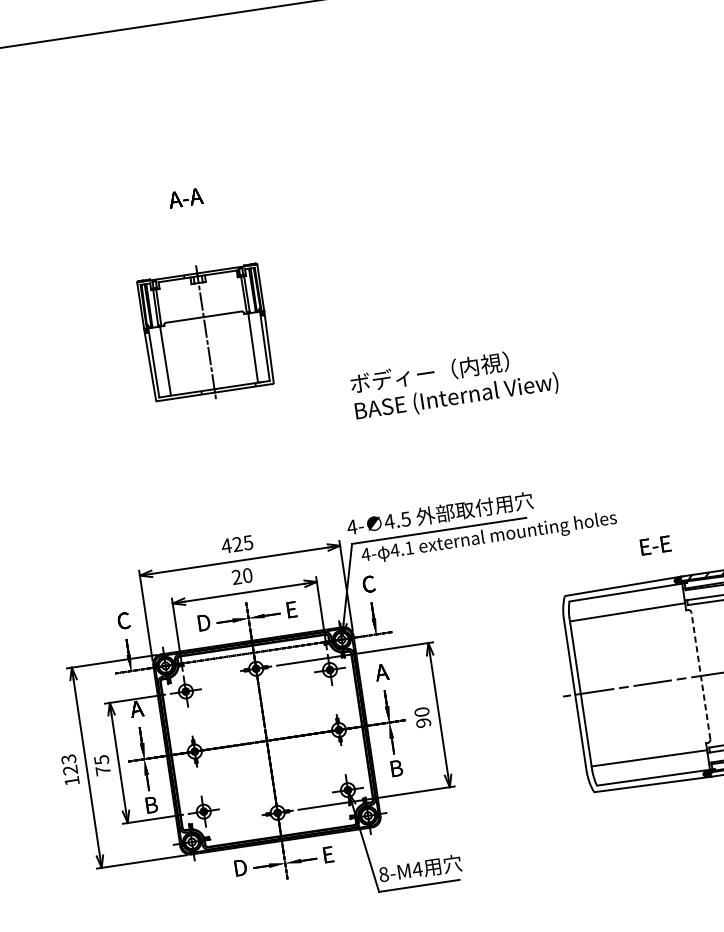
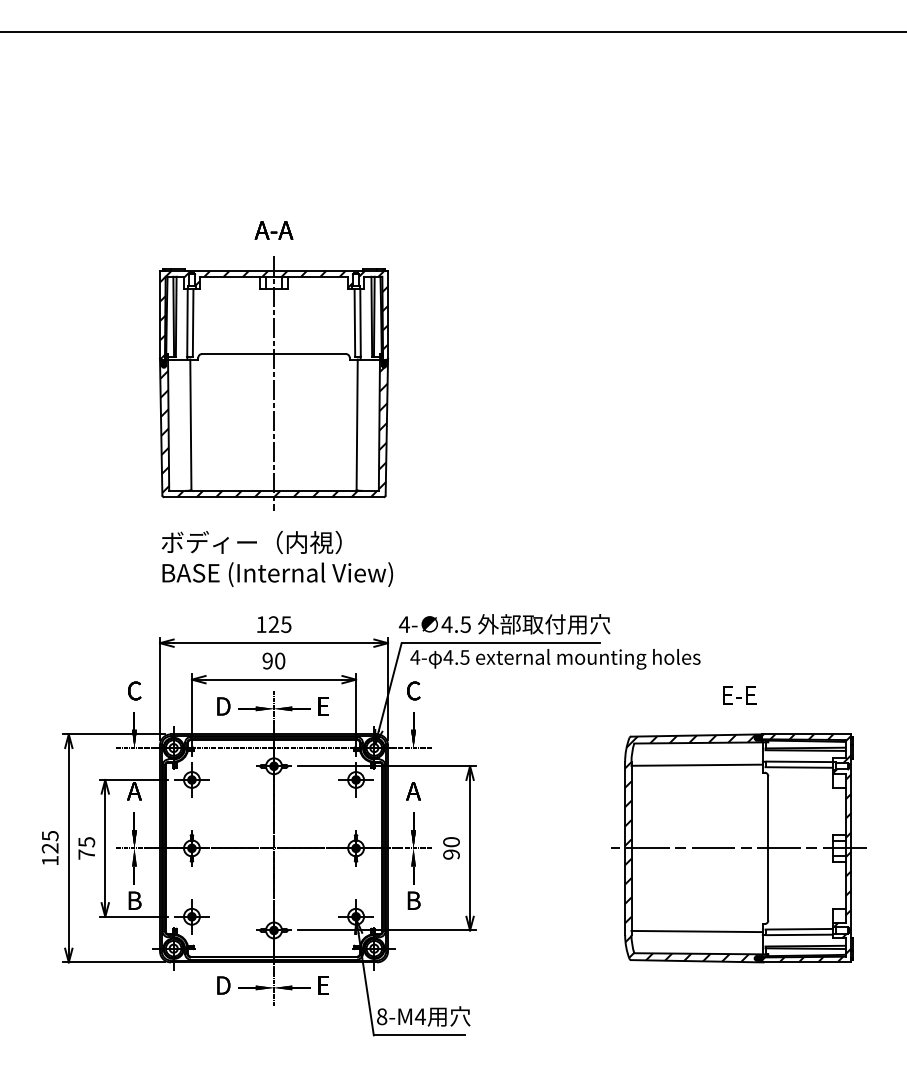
part: (206, 332) -> (274, 383), size x1.67
text: (453, 383) -> (276, 558), moved
text: (226, 545) -> (261, 624), 425 -> 125
text: (409, 548) -> (464, 657), 4.1 -> 4.5
text: (236, 577) -> (267, 661), 20 -> 90
line: (700, 675) -> (768, 847), dashed -> solid
hatch: (637, 685) -> (696, 848), added
text: (68, 759) -> (49, 835), 123 -> 125

